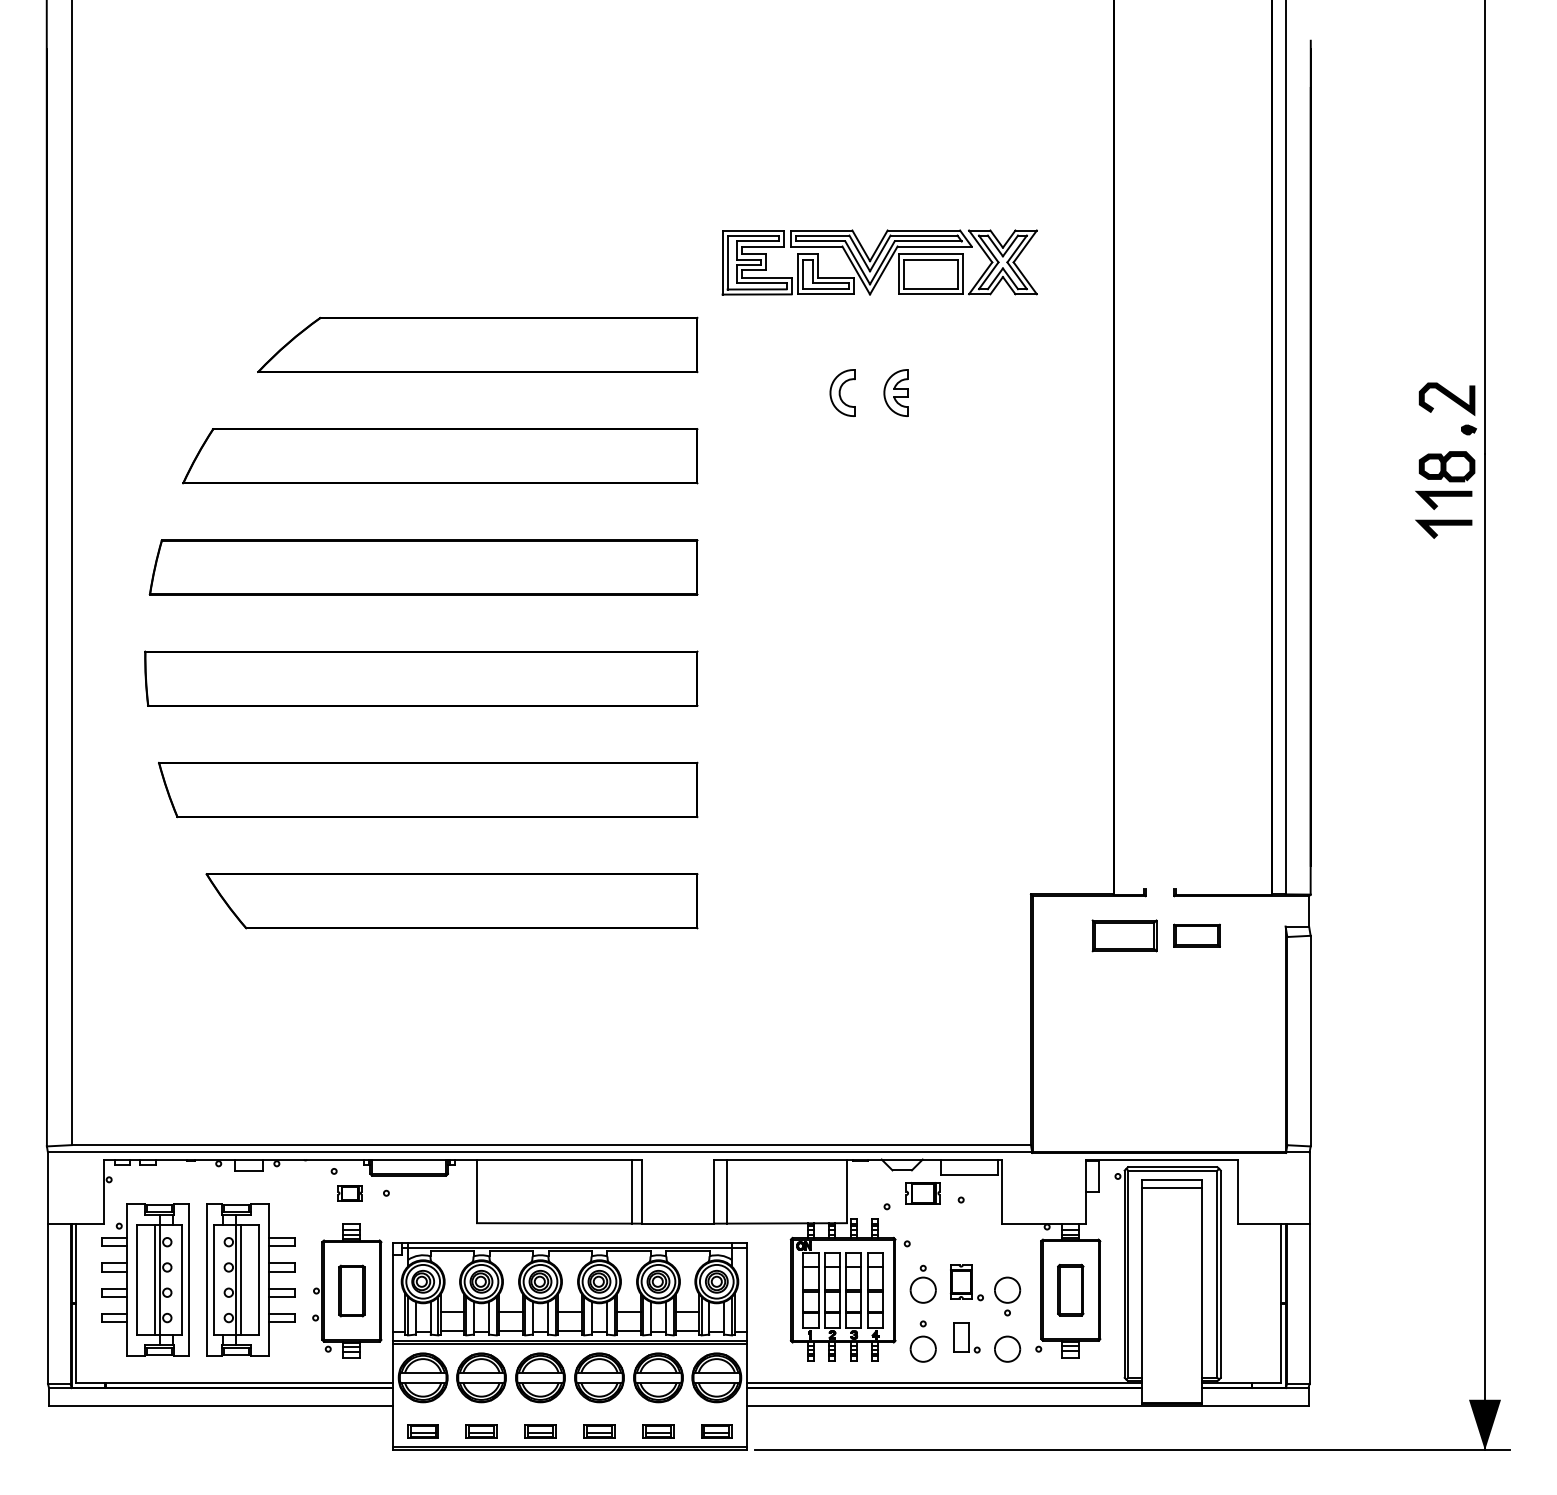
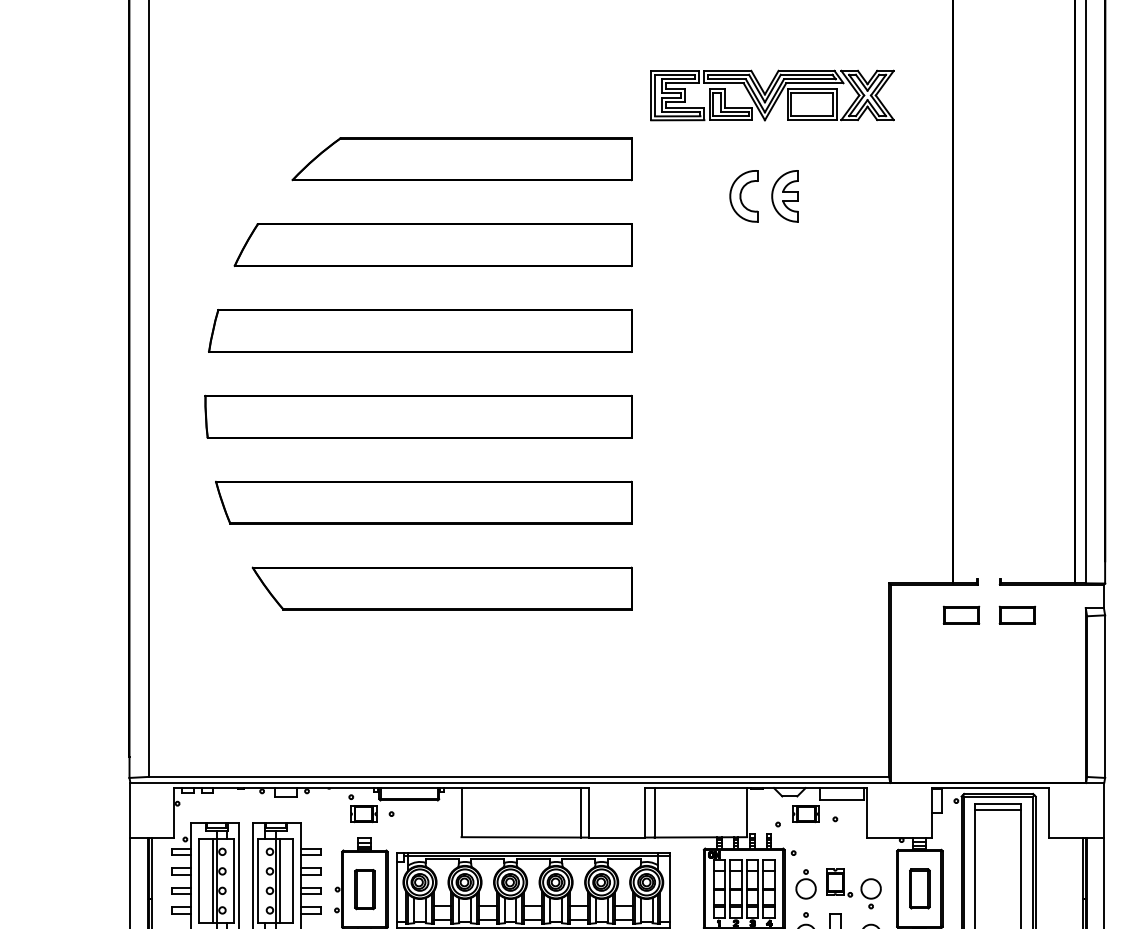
part: (842, 392) -> (743, 195), size x1.43
part: (895, 392) -> (784, 195), size x1.43
part: (1124, 935) -> (961, 615), size x0.71
part: (349, 1193) -> (363, 814), size x1.43

